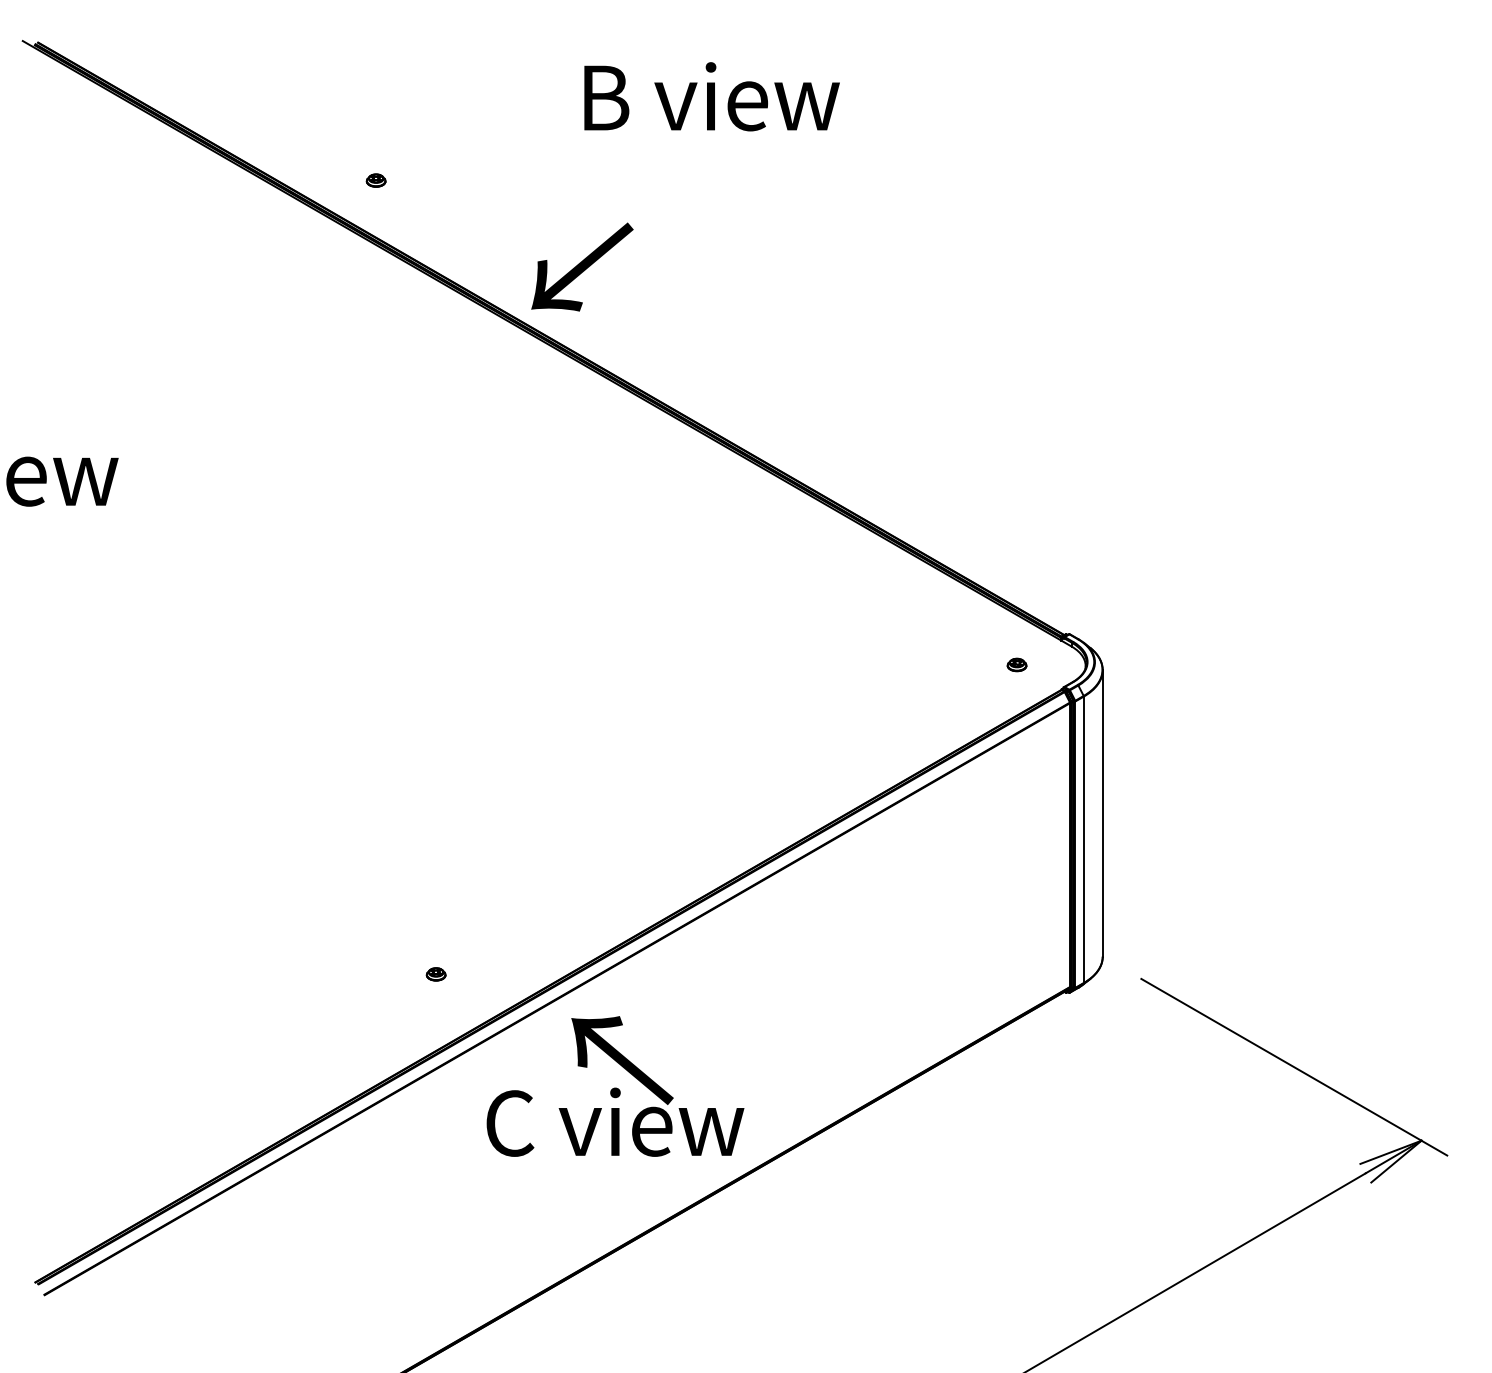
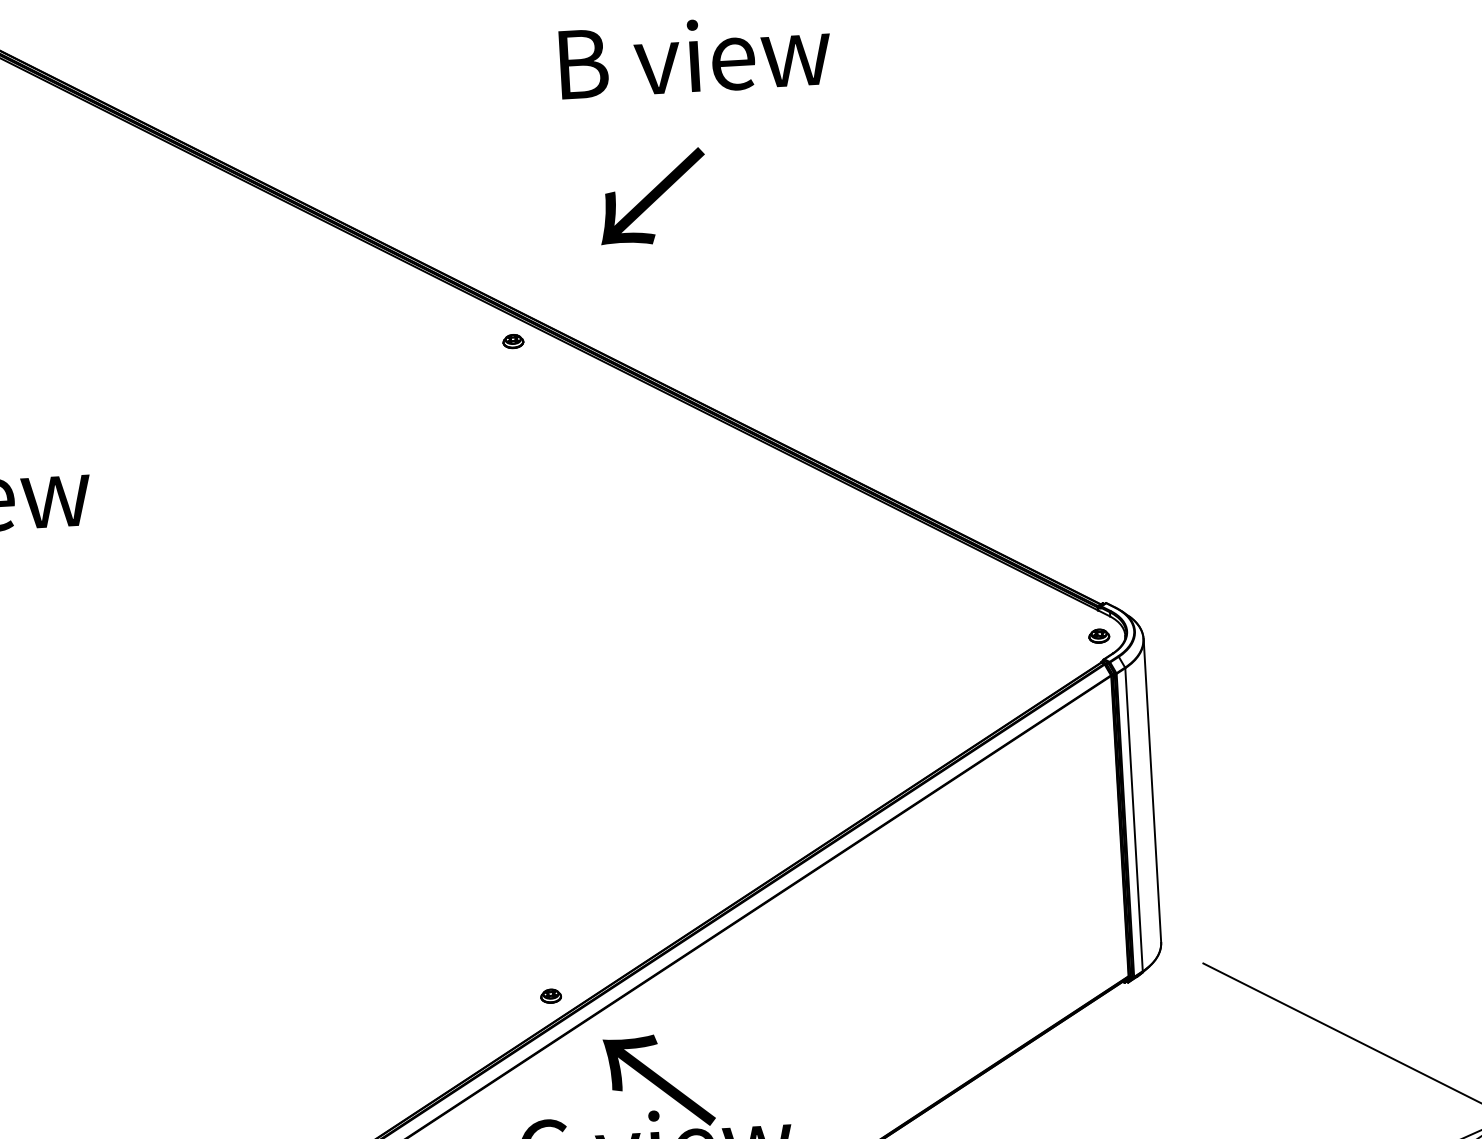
part: (375, 180) -> (512, 341), moved
text: (582, 266) -> (652, 196), moved
part: (1016, 664) -> (1098, 635), moved
part: (435, 974) -> (550, 996), moved

